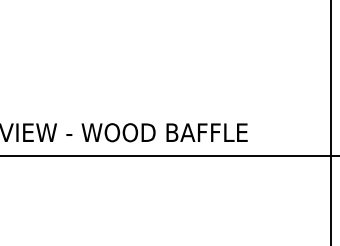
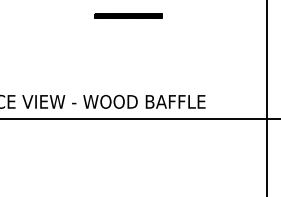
part: (143, 15) -> (128, 15), added

